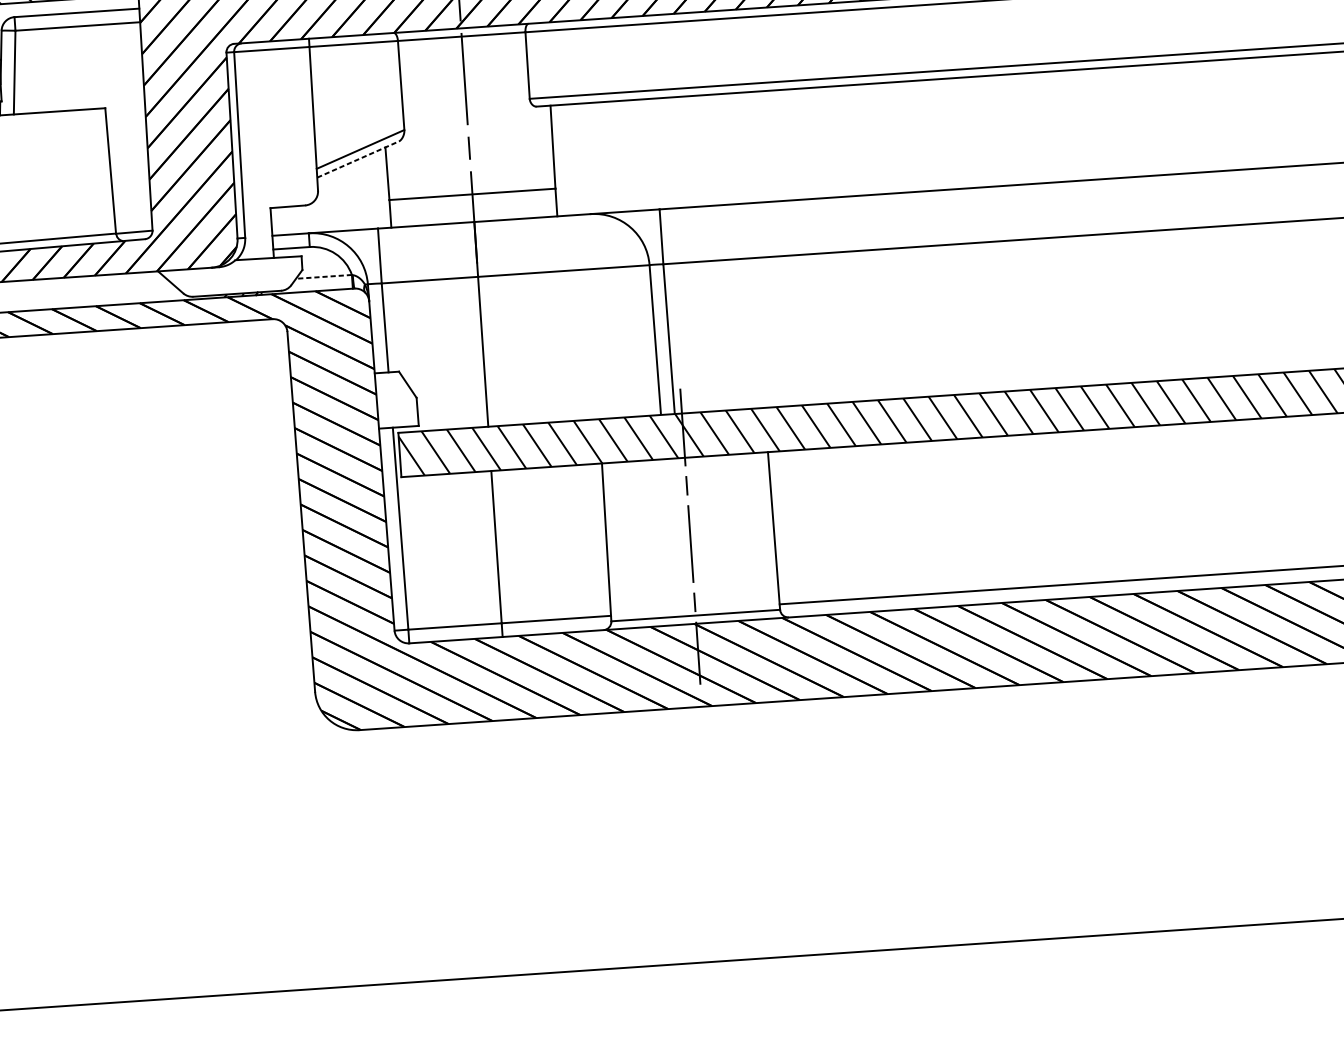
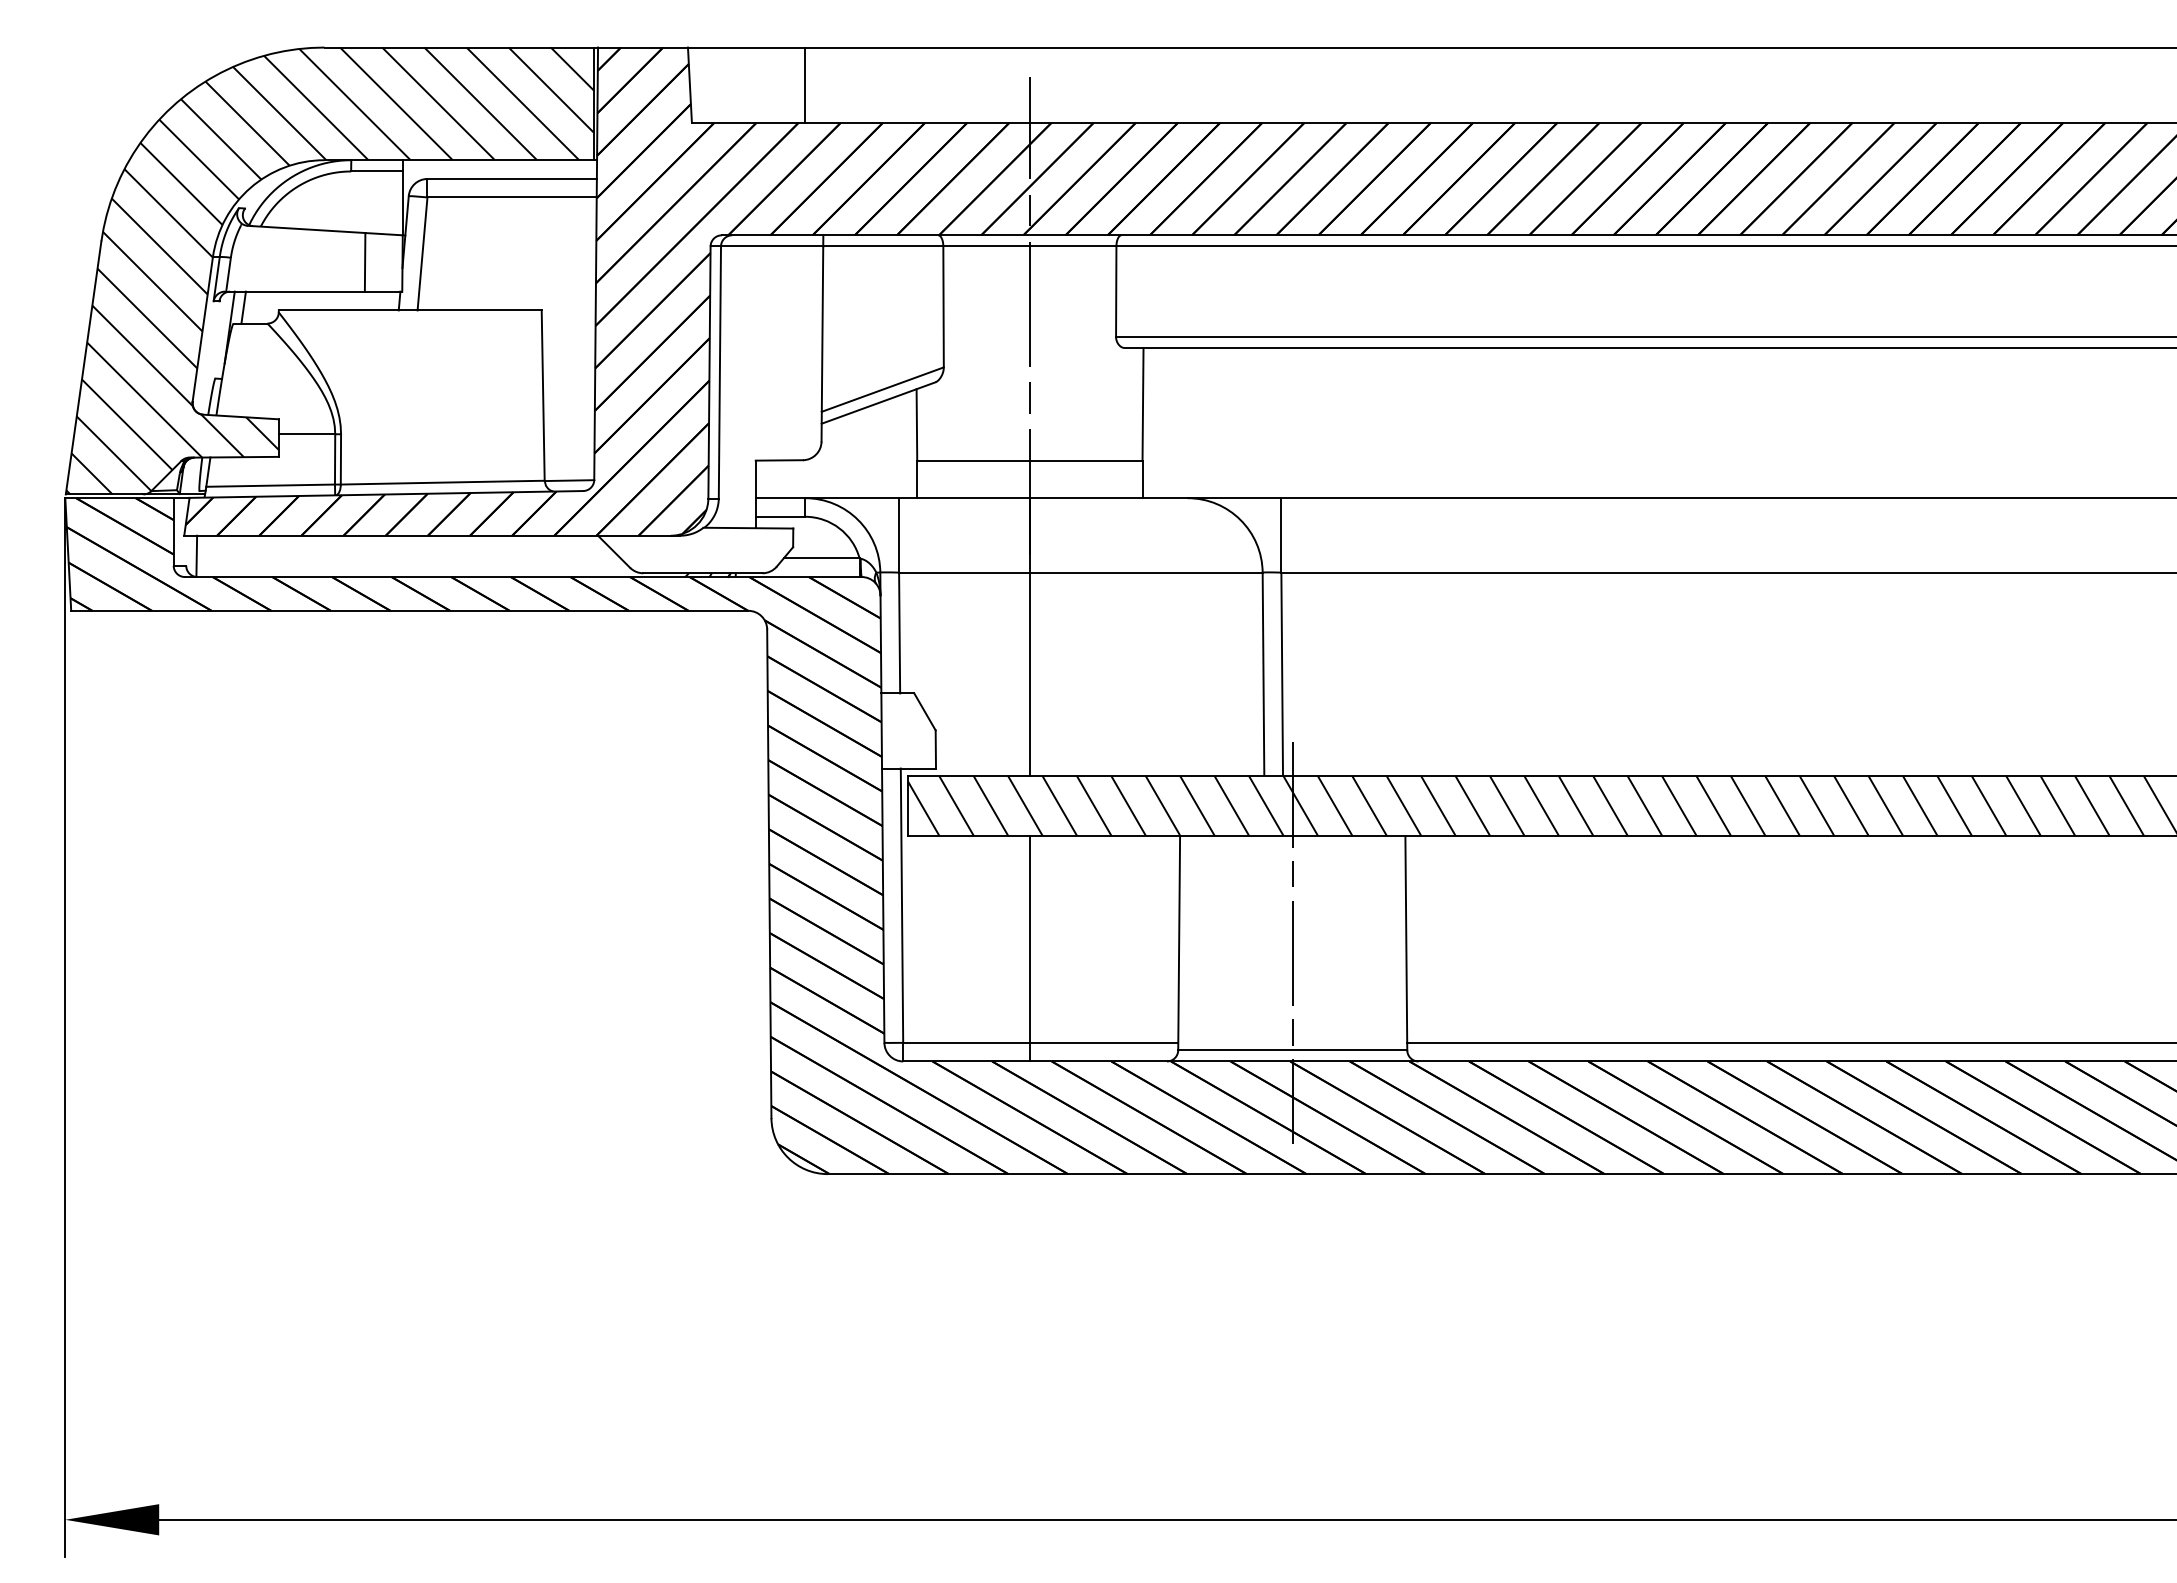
line: (358, 159) -> (878, 403), dashed -> solid
line: (323, 276) -> (821, 558), dashed -> solid

